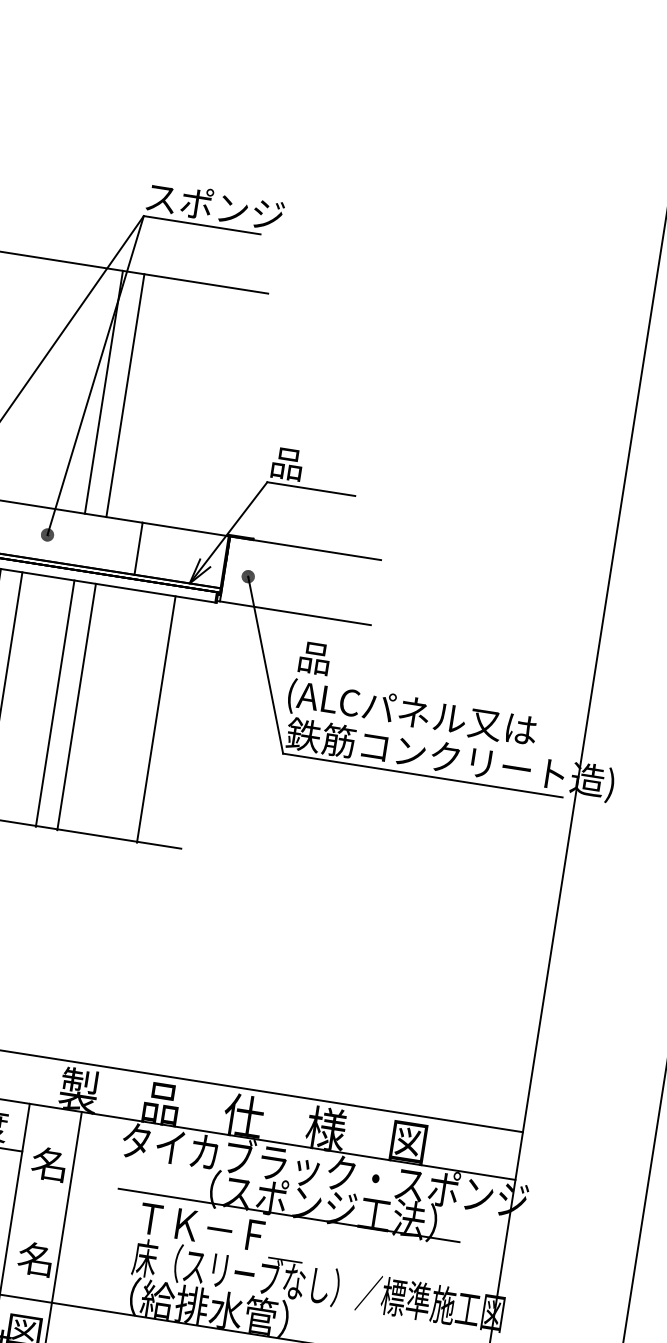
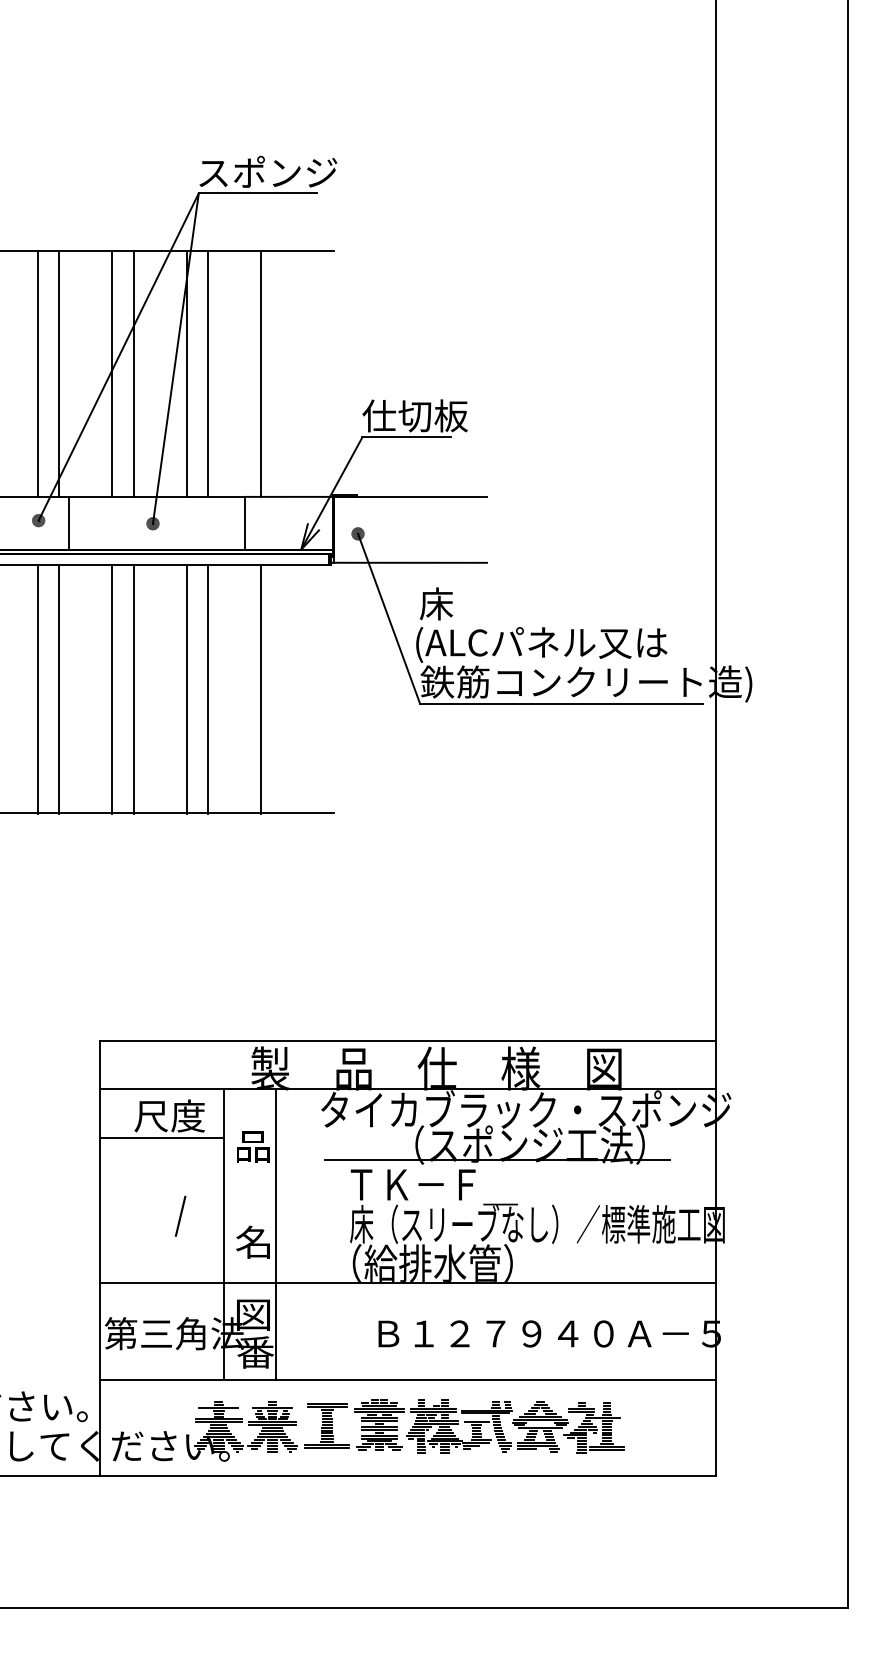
line: (30, 380) -> (112, 373), added
line: (51, 383) -> (133, 373), added
line: (177, 403) -> (261, 373), added
text: (322, 468) -> (414, 415), 品 -> 仕切板
text: (314, 657) -> (436, 603), 品 -> 床
line: (156, 719) -> (261, 689), moved
text: (48, 1163) -> (251, 1145), 名 -> 品

